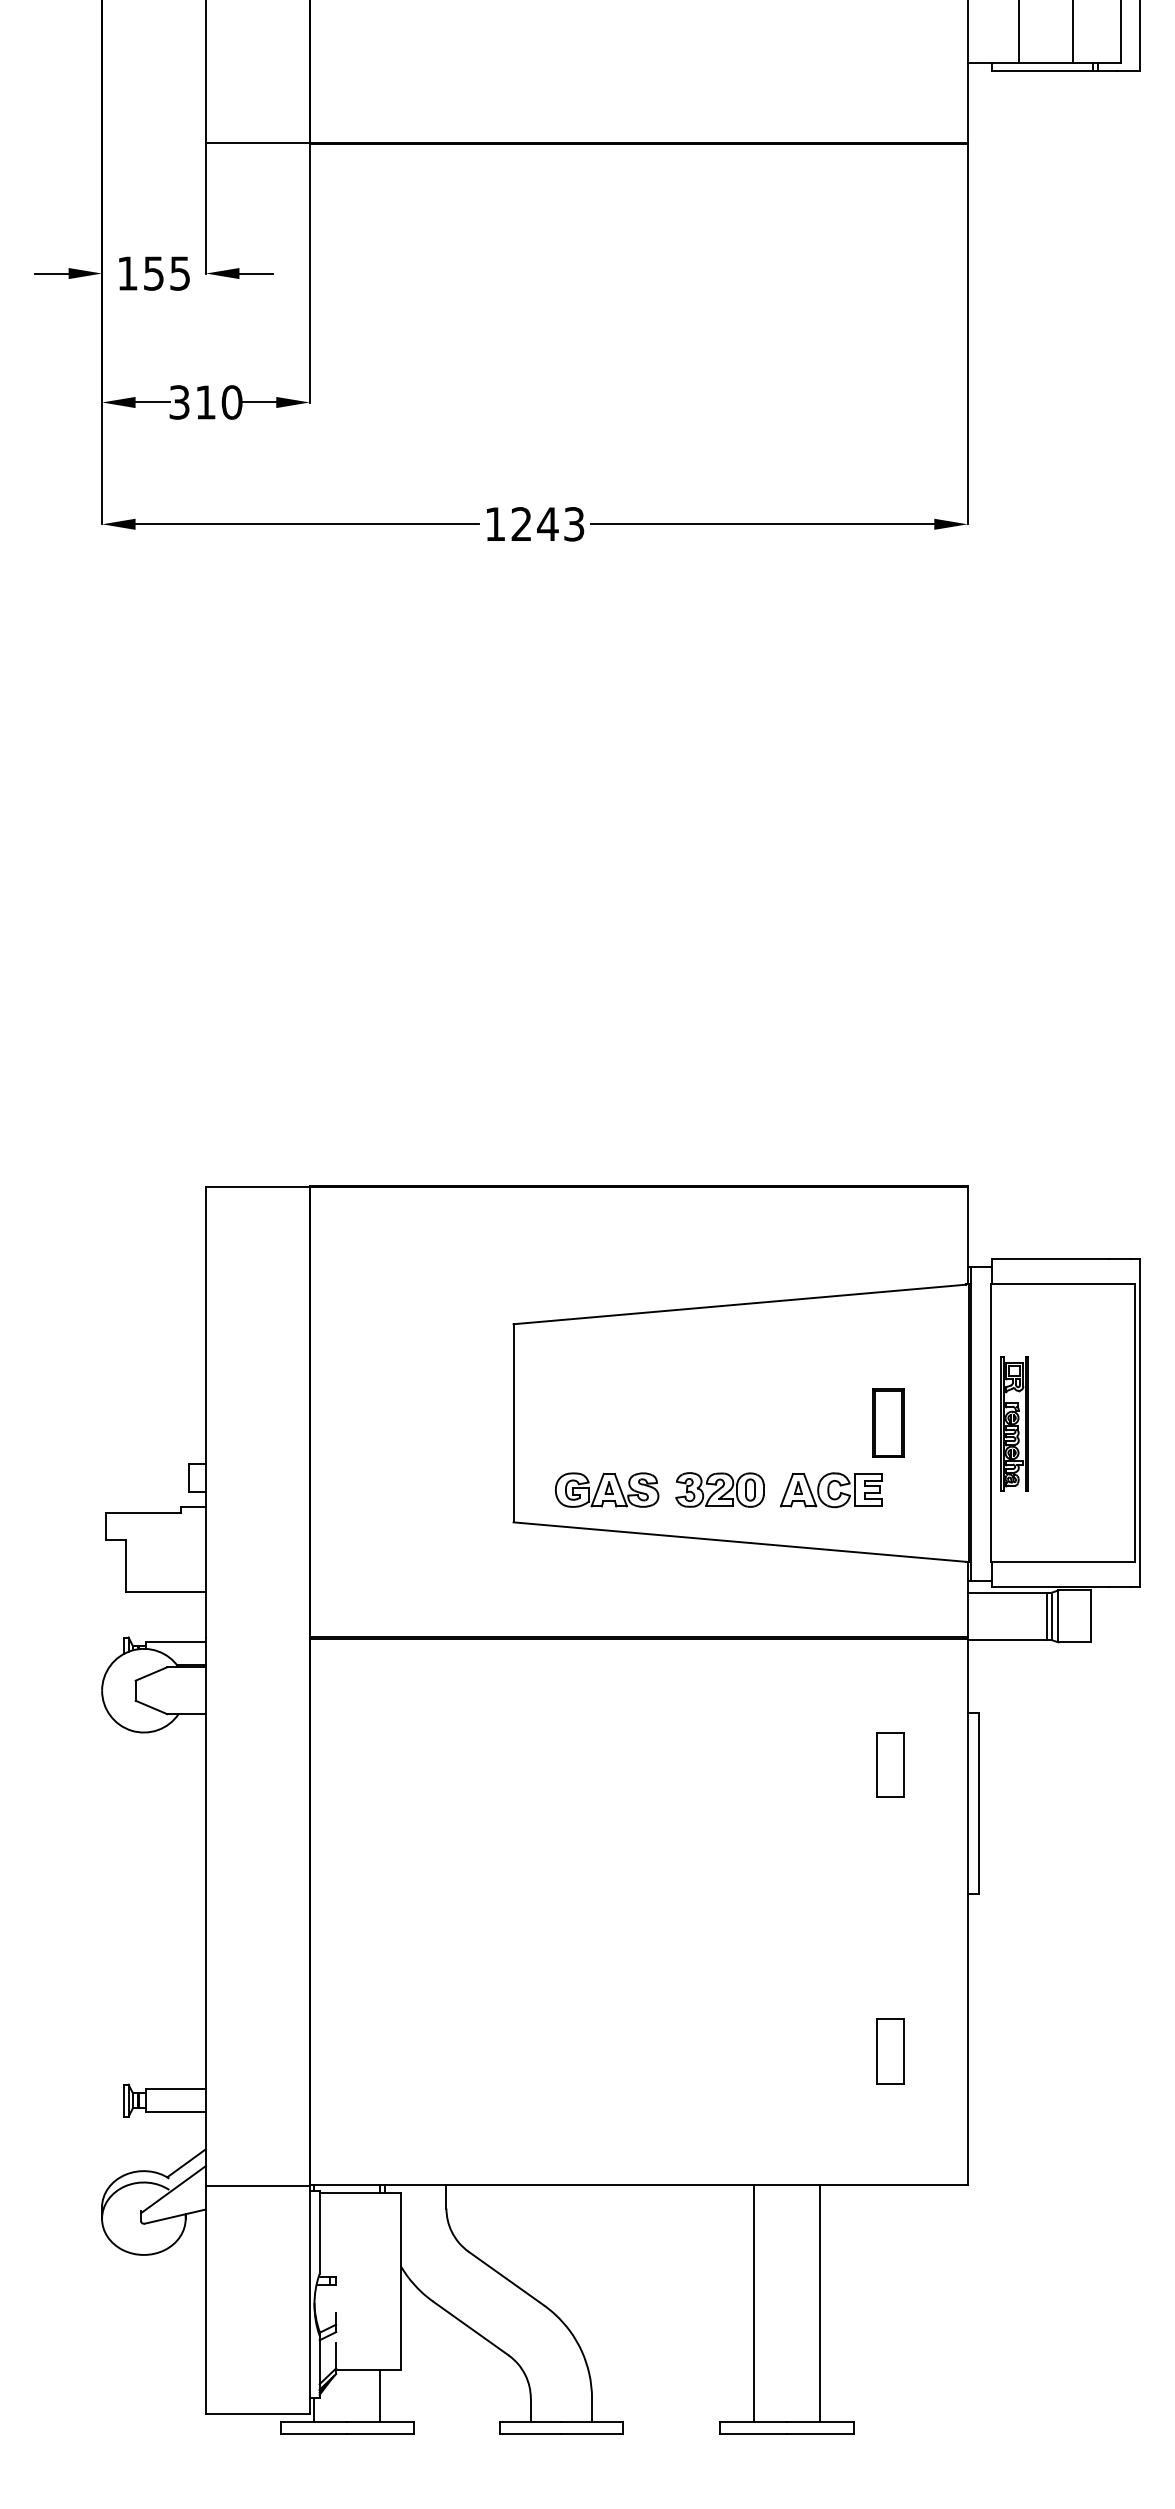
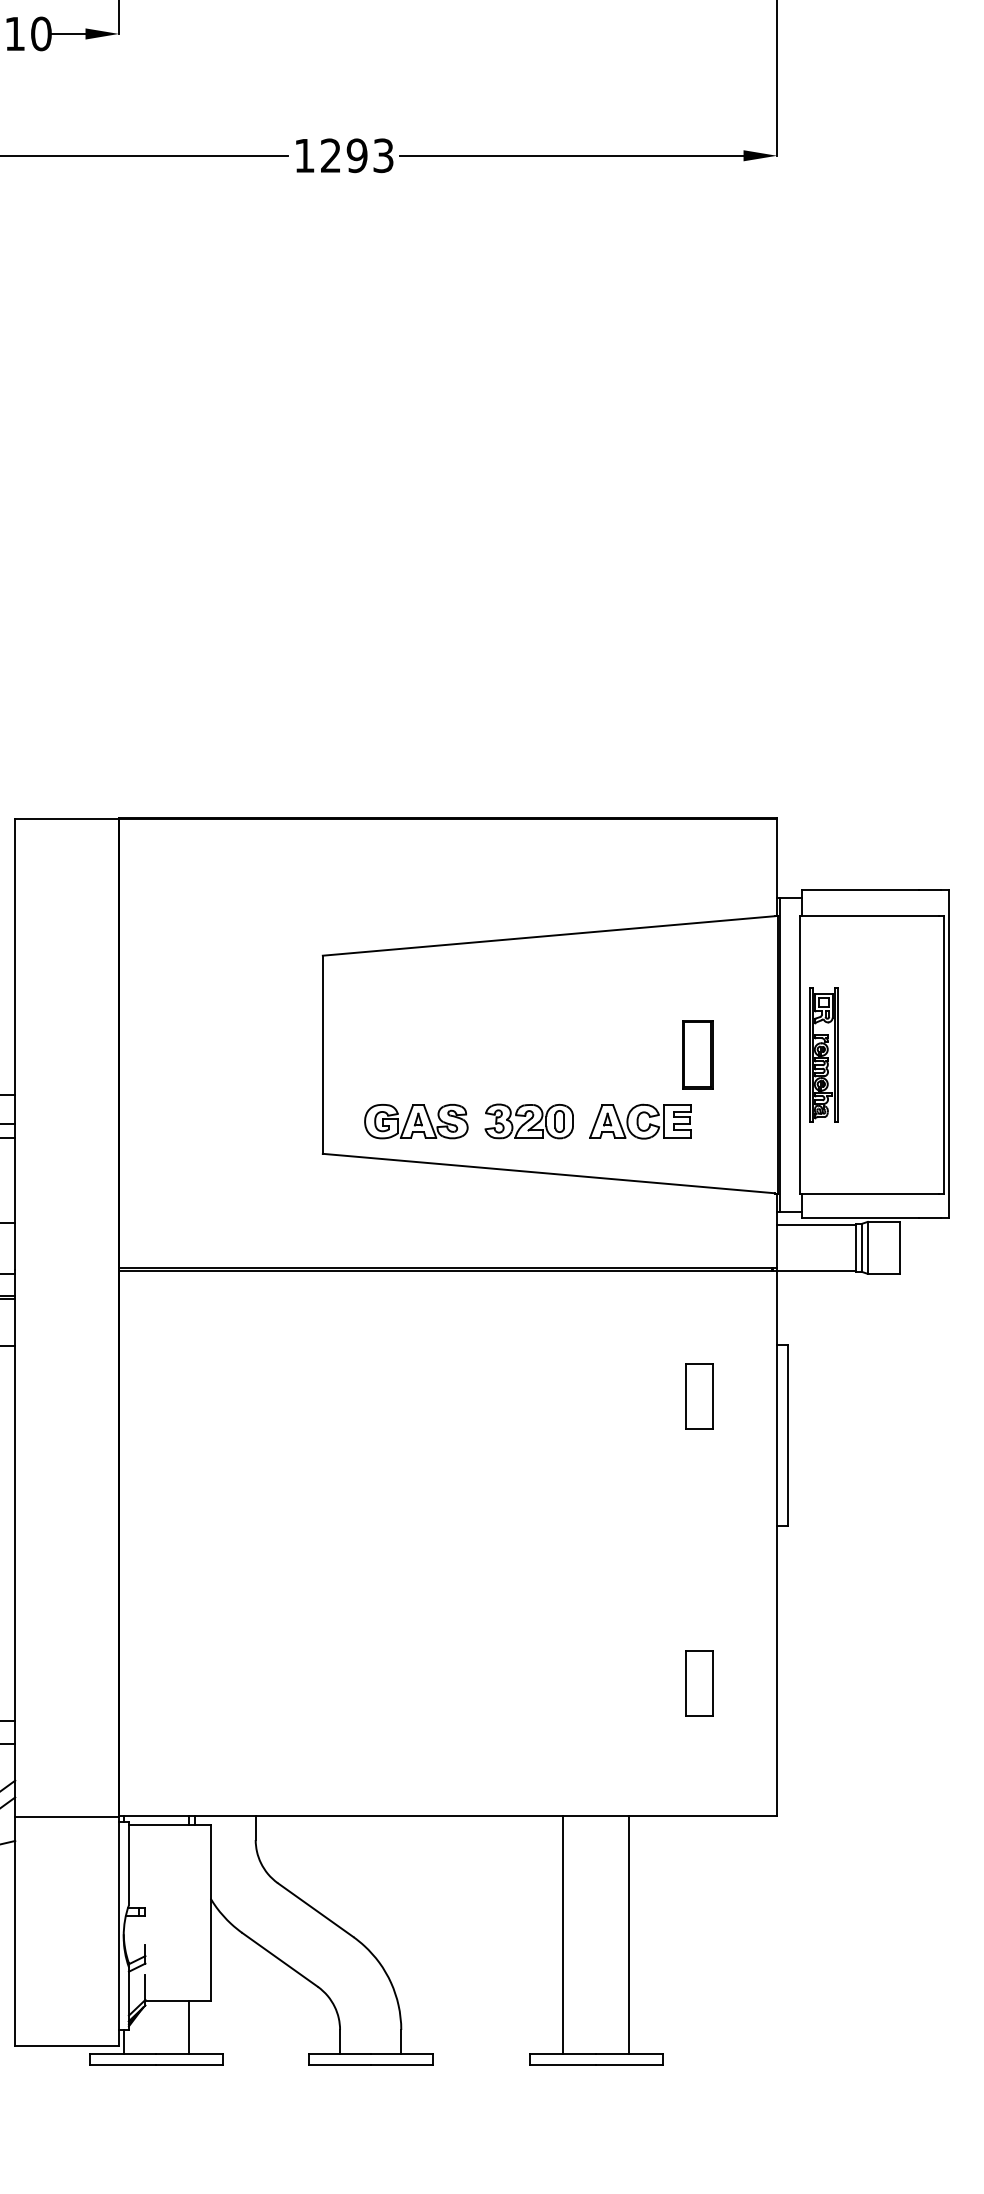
text: (547, 524) -> (356, 155), 1243 -> 1293

